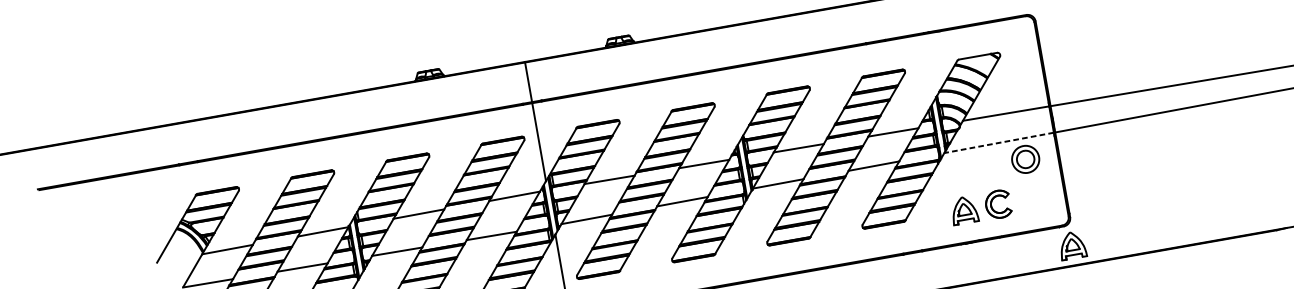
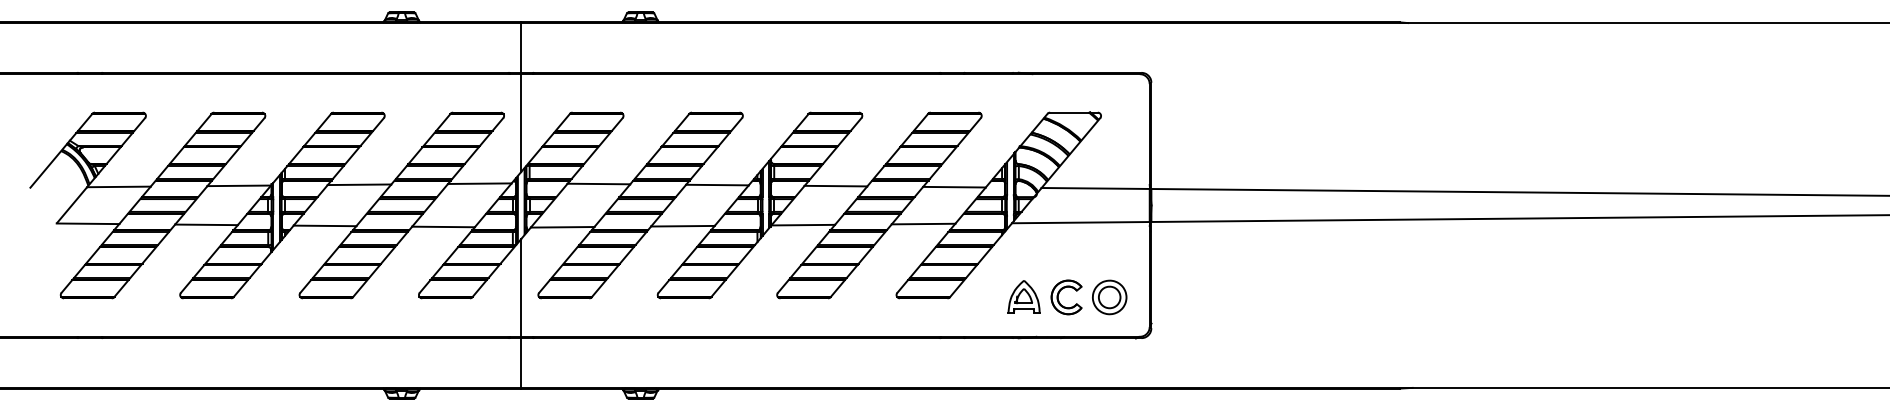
line: (998, 142) -> (1080, 222), dashed -> solid
part: (1025, 159) -> (1109, 297), moved
part: (1071, 244) -> (1147, 362), removed

